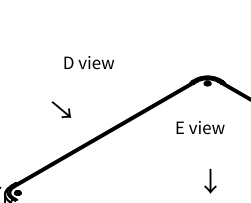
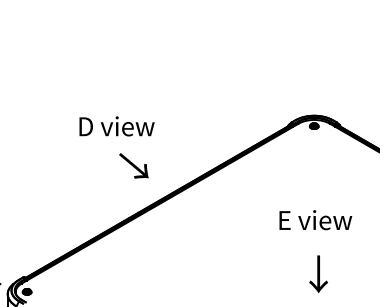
text: (88, 62) -> (115, 126), moved
text: (61, 109) -> (133, 165), moved
text: (200, 127) -> (315, 220), moved

